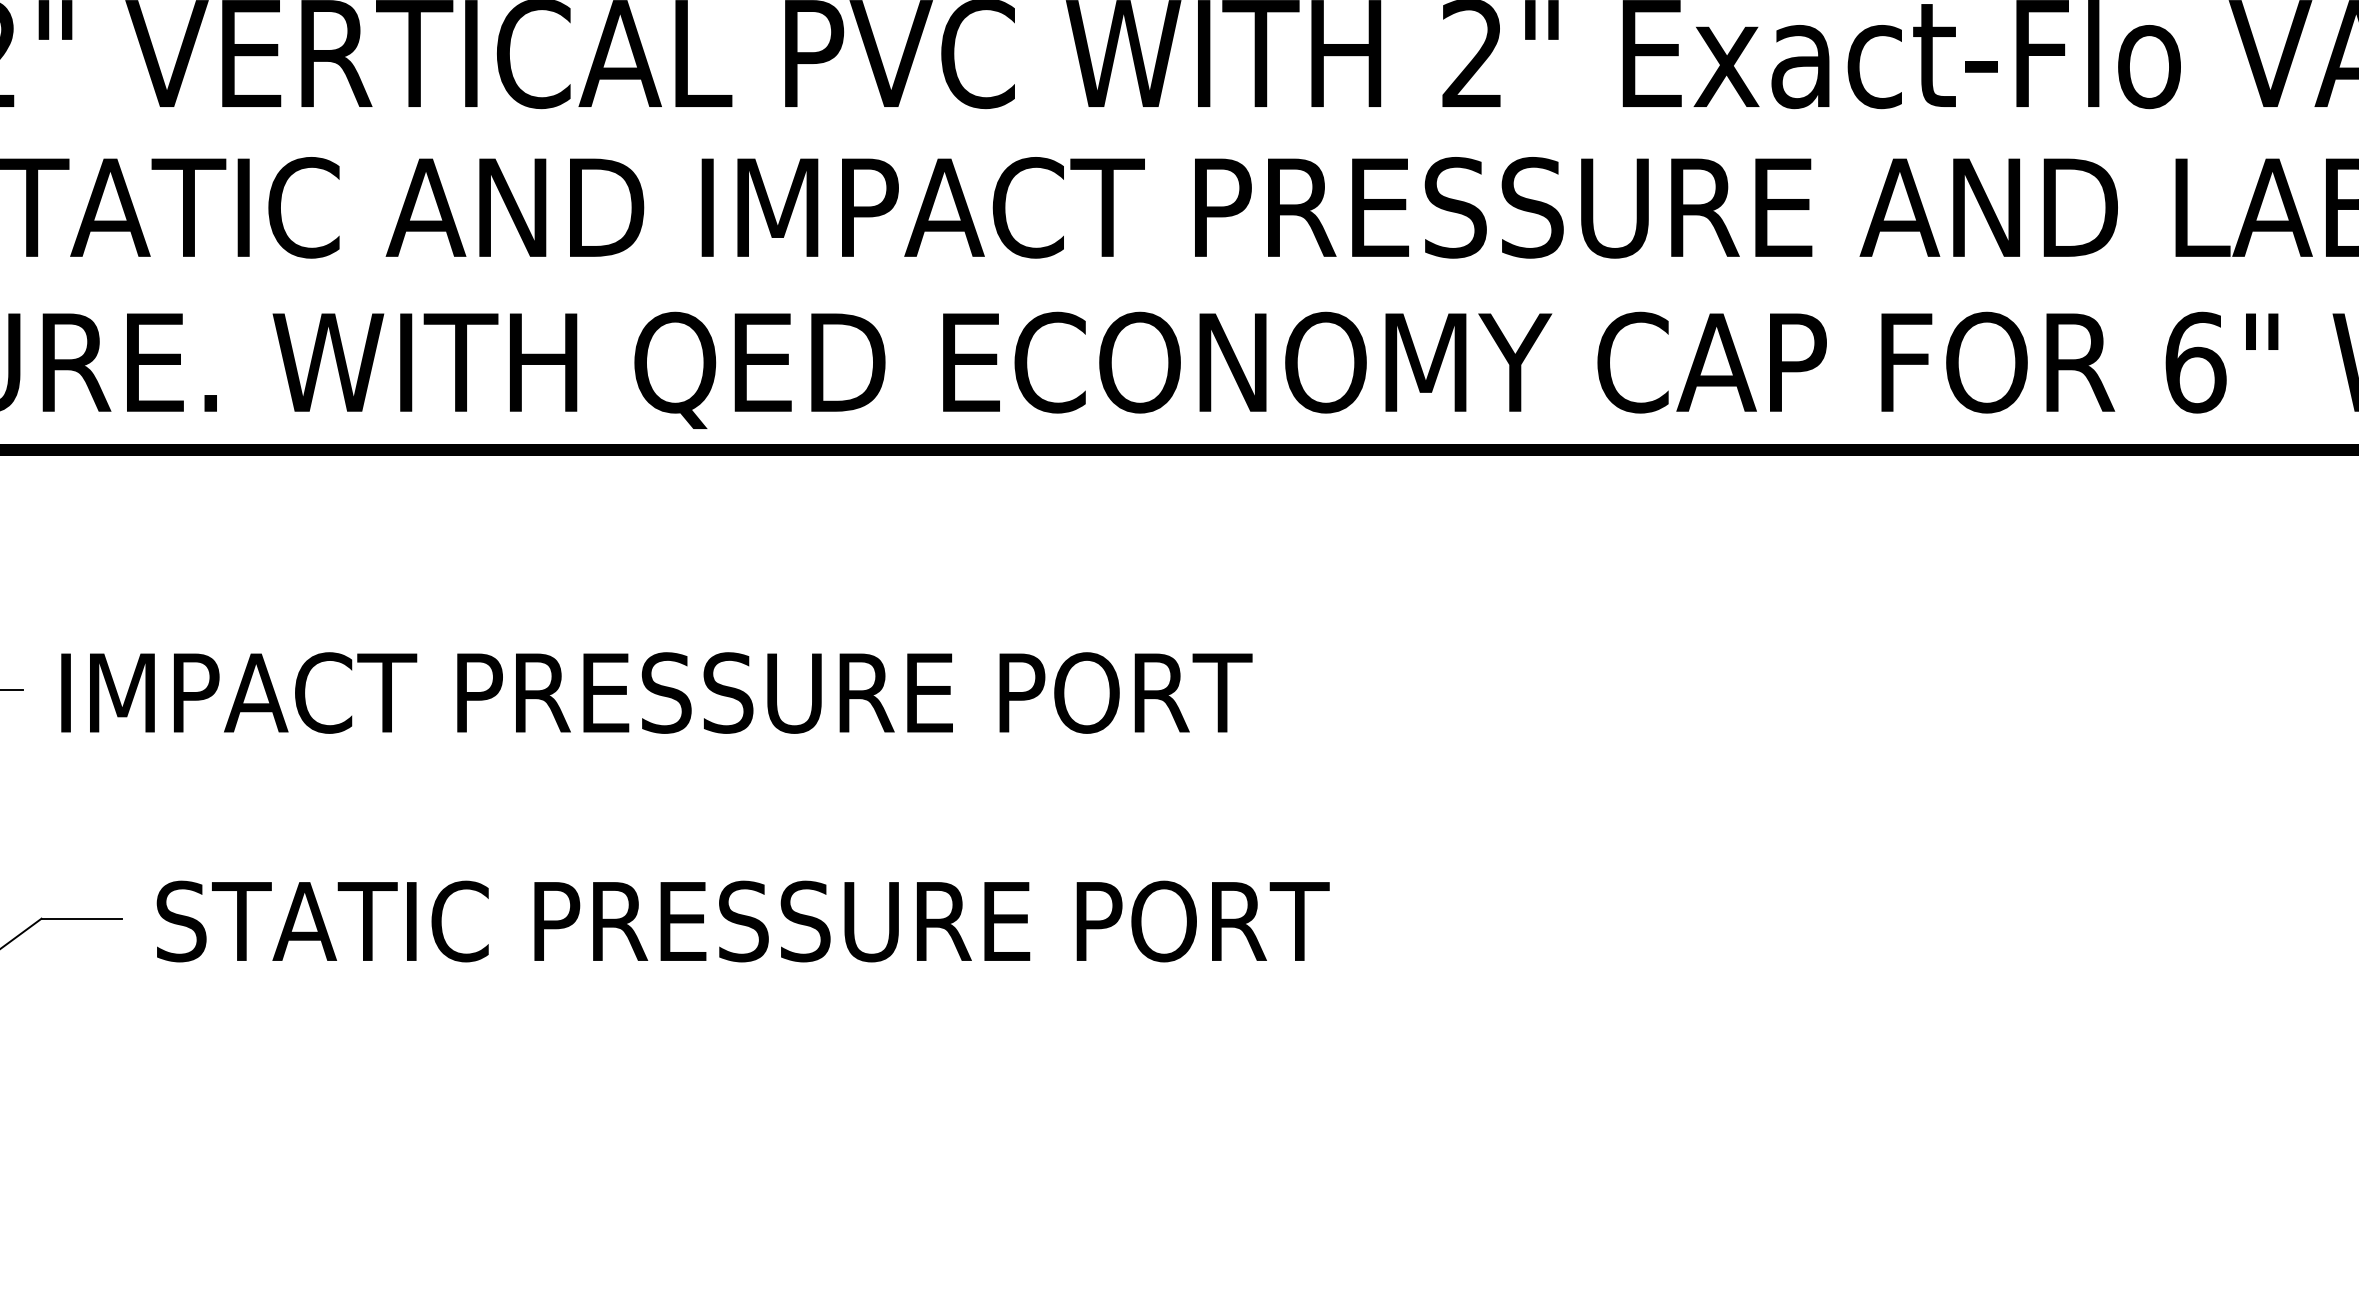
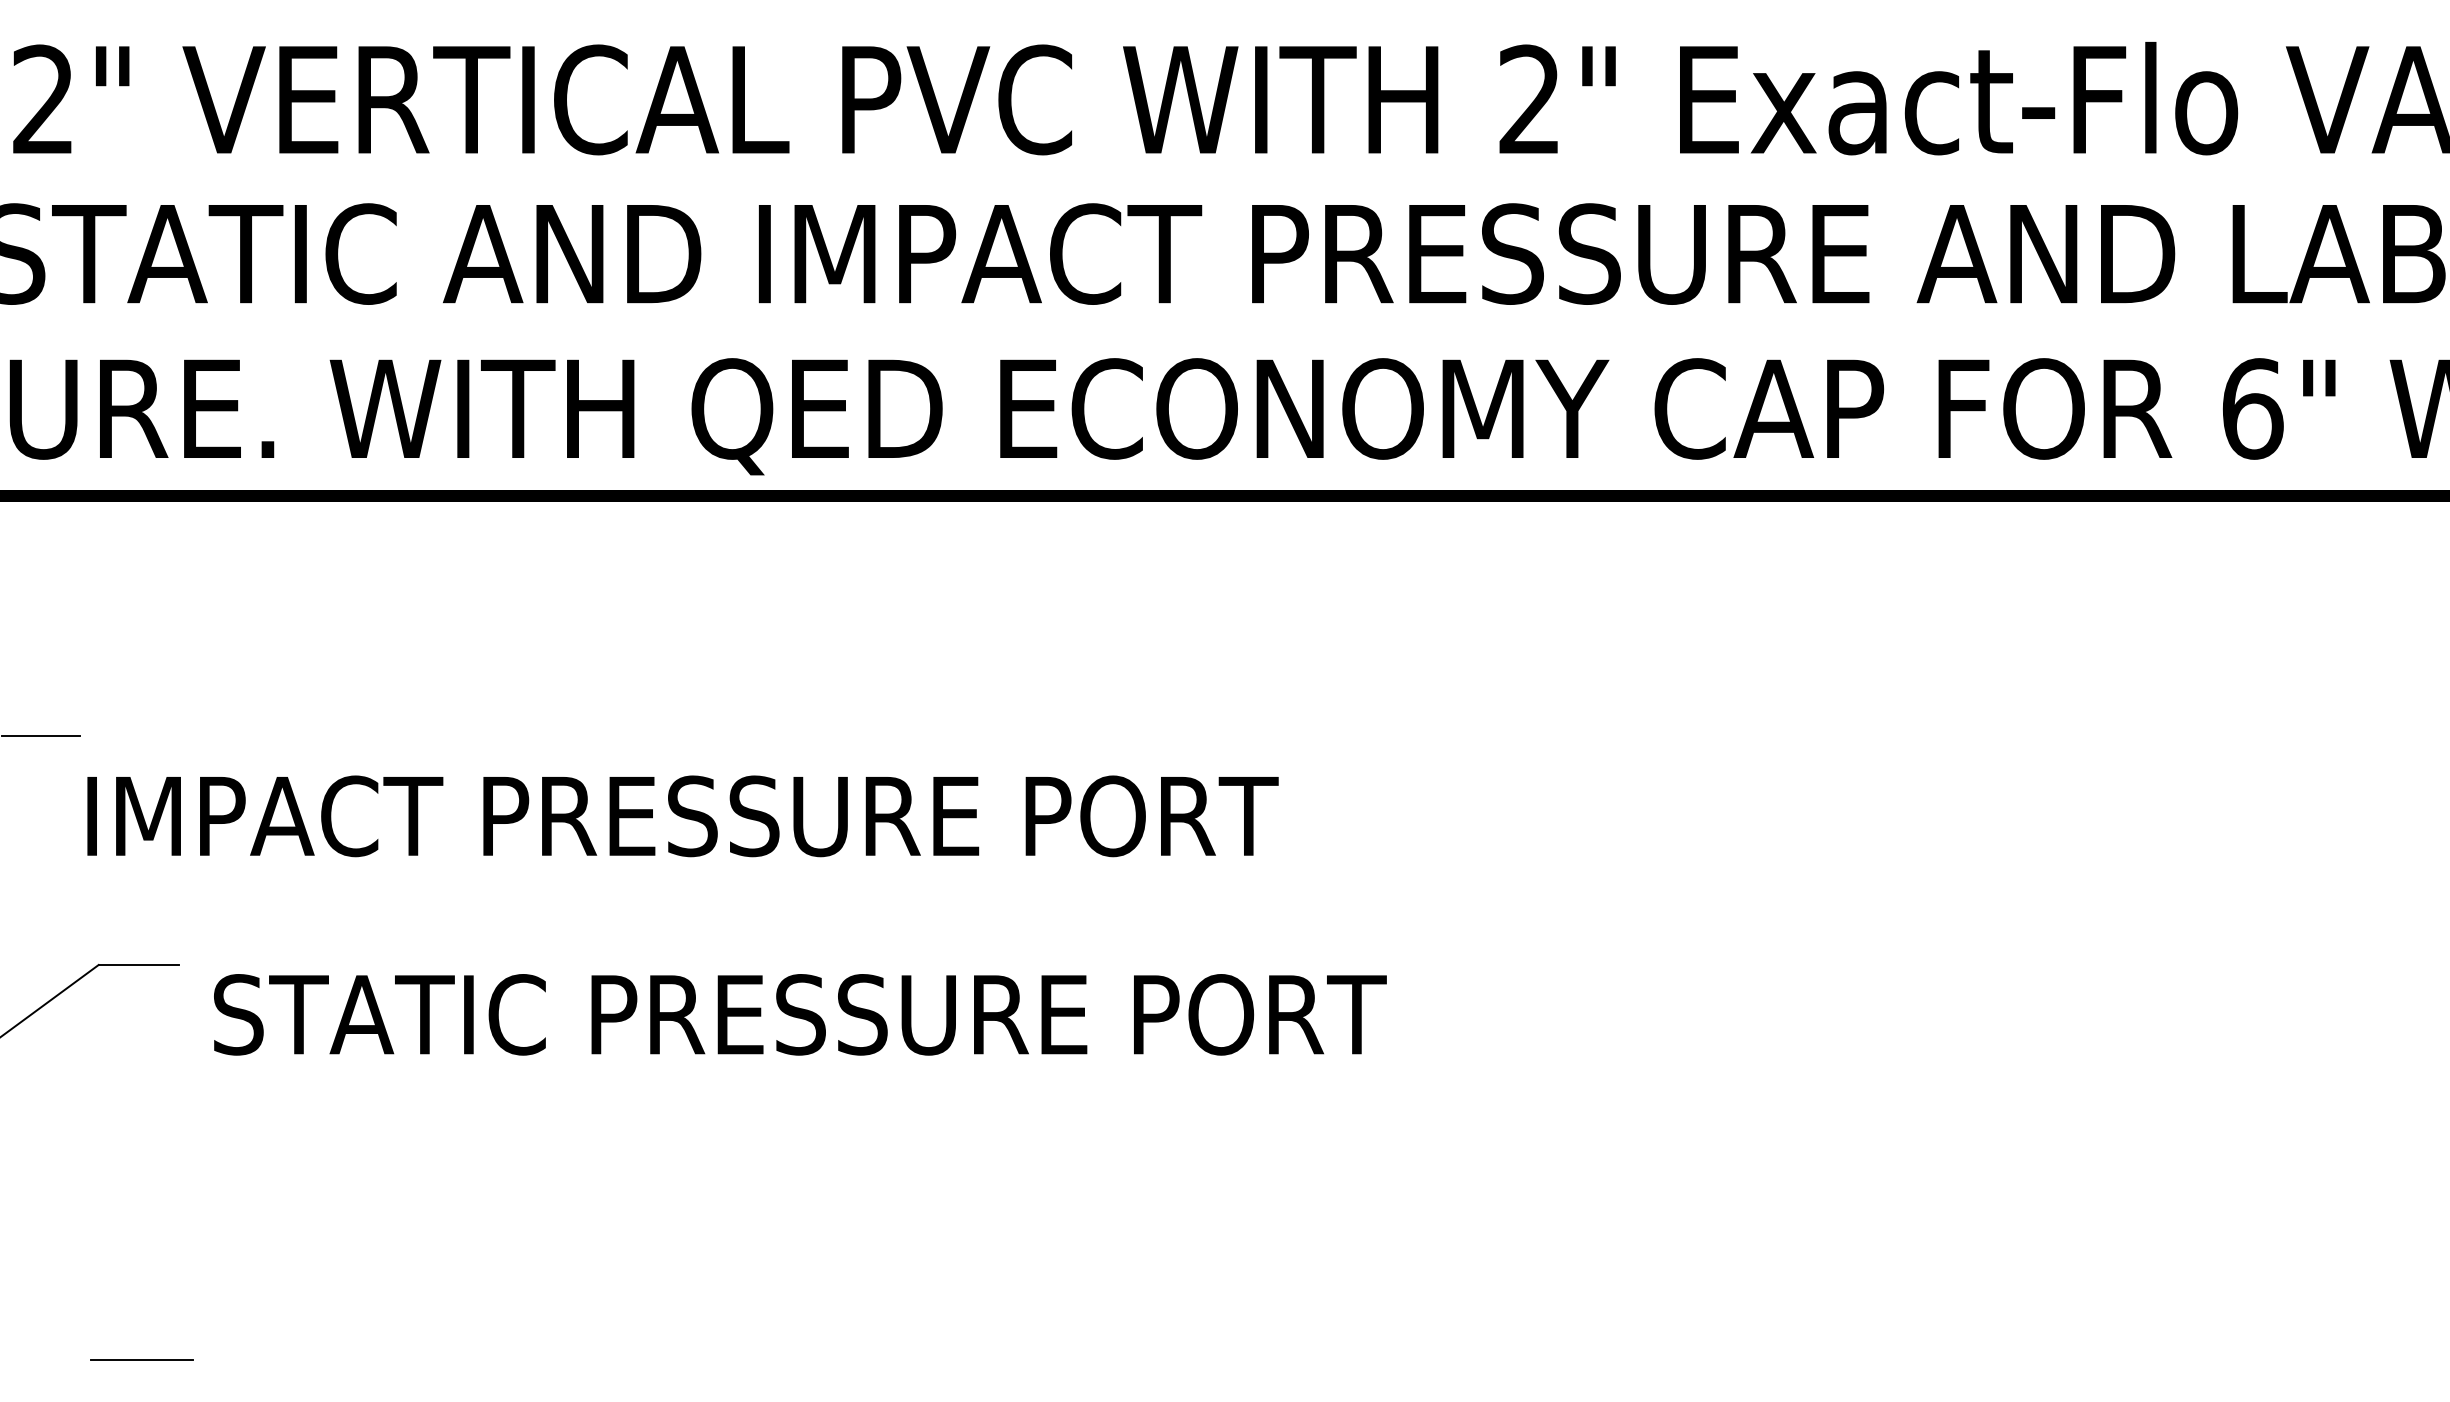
text: (656, 693) -> (682, 816), moved
text: (743, 921) -> (800, 1014), moved

